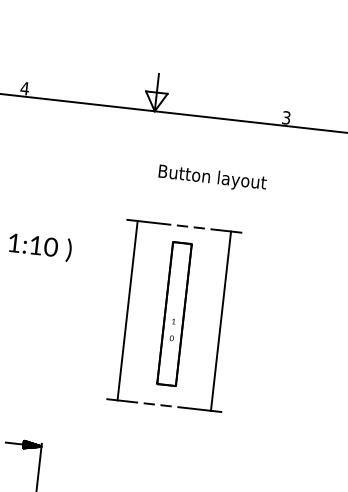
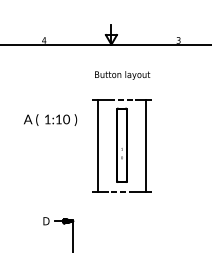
text: (212, 178) -> (122, 75), moved
part: (173, 314) -> (121, 145), moved

